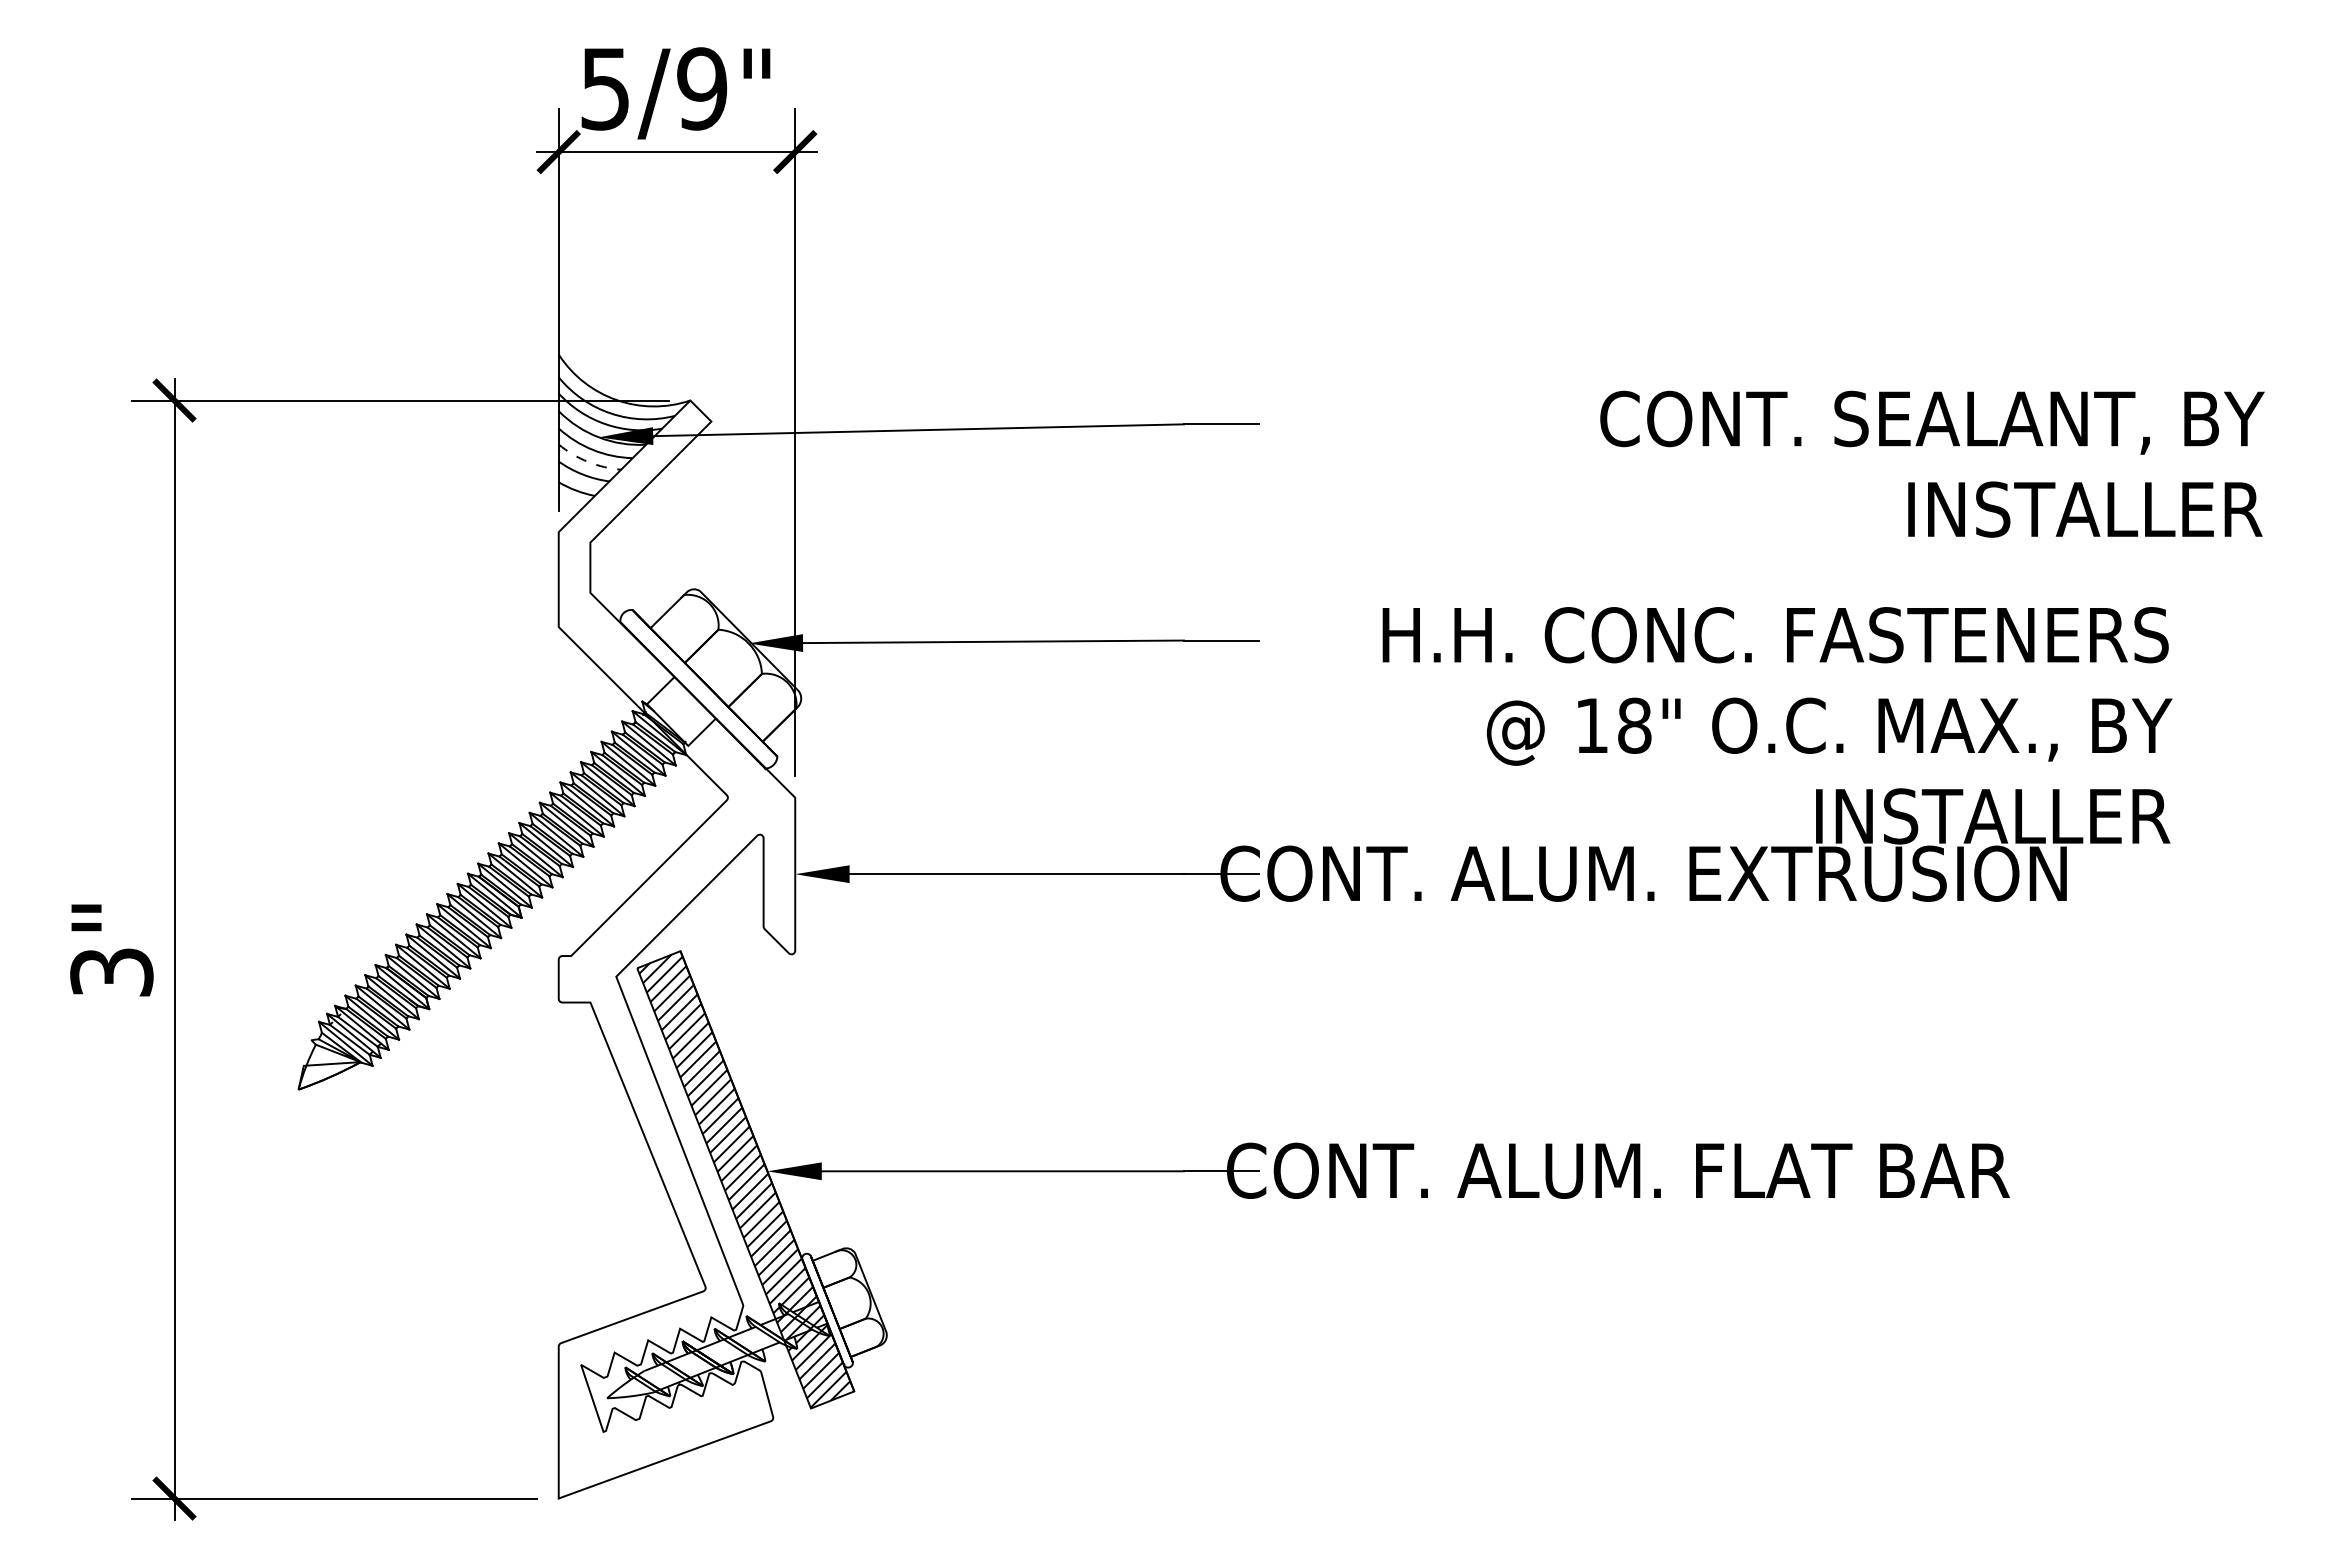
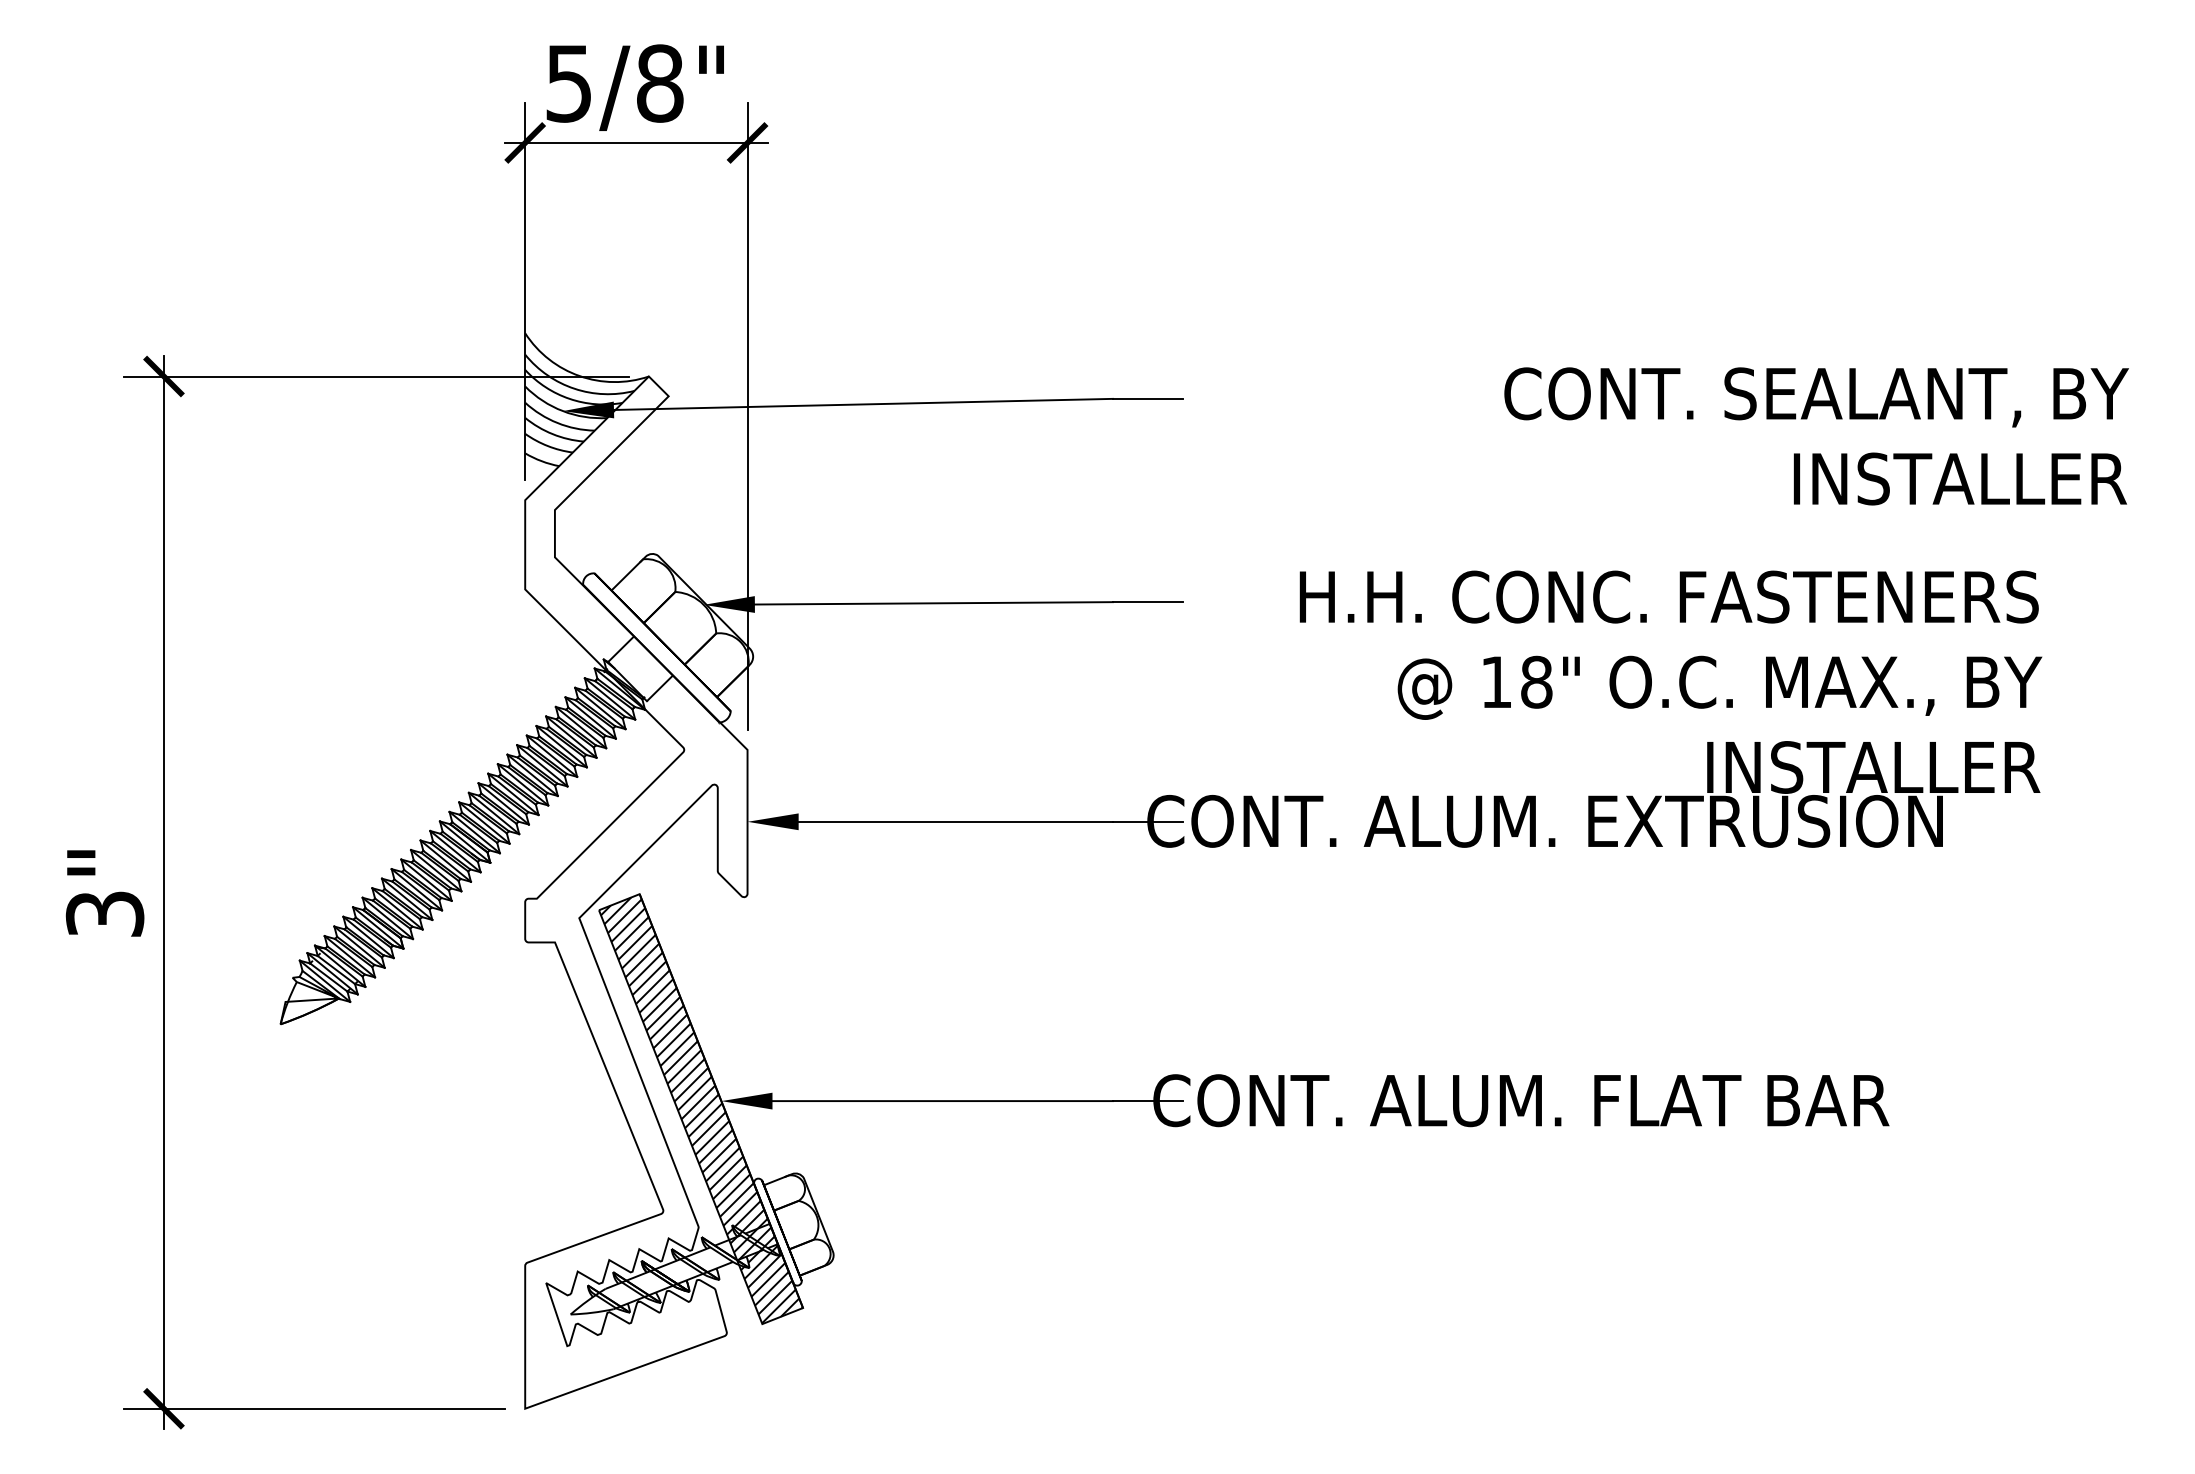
text: (701, 88) -> (659, 83), 5/9" -> 5/8"
arc: (587, 462) -> (552, 434), dashed -> solid

